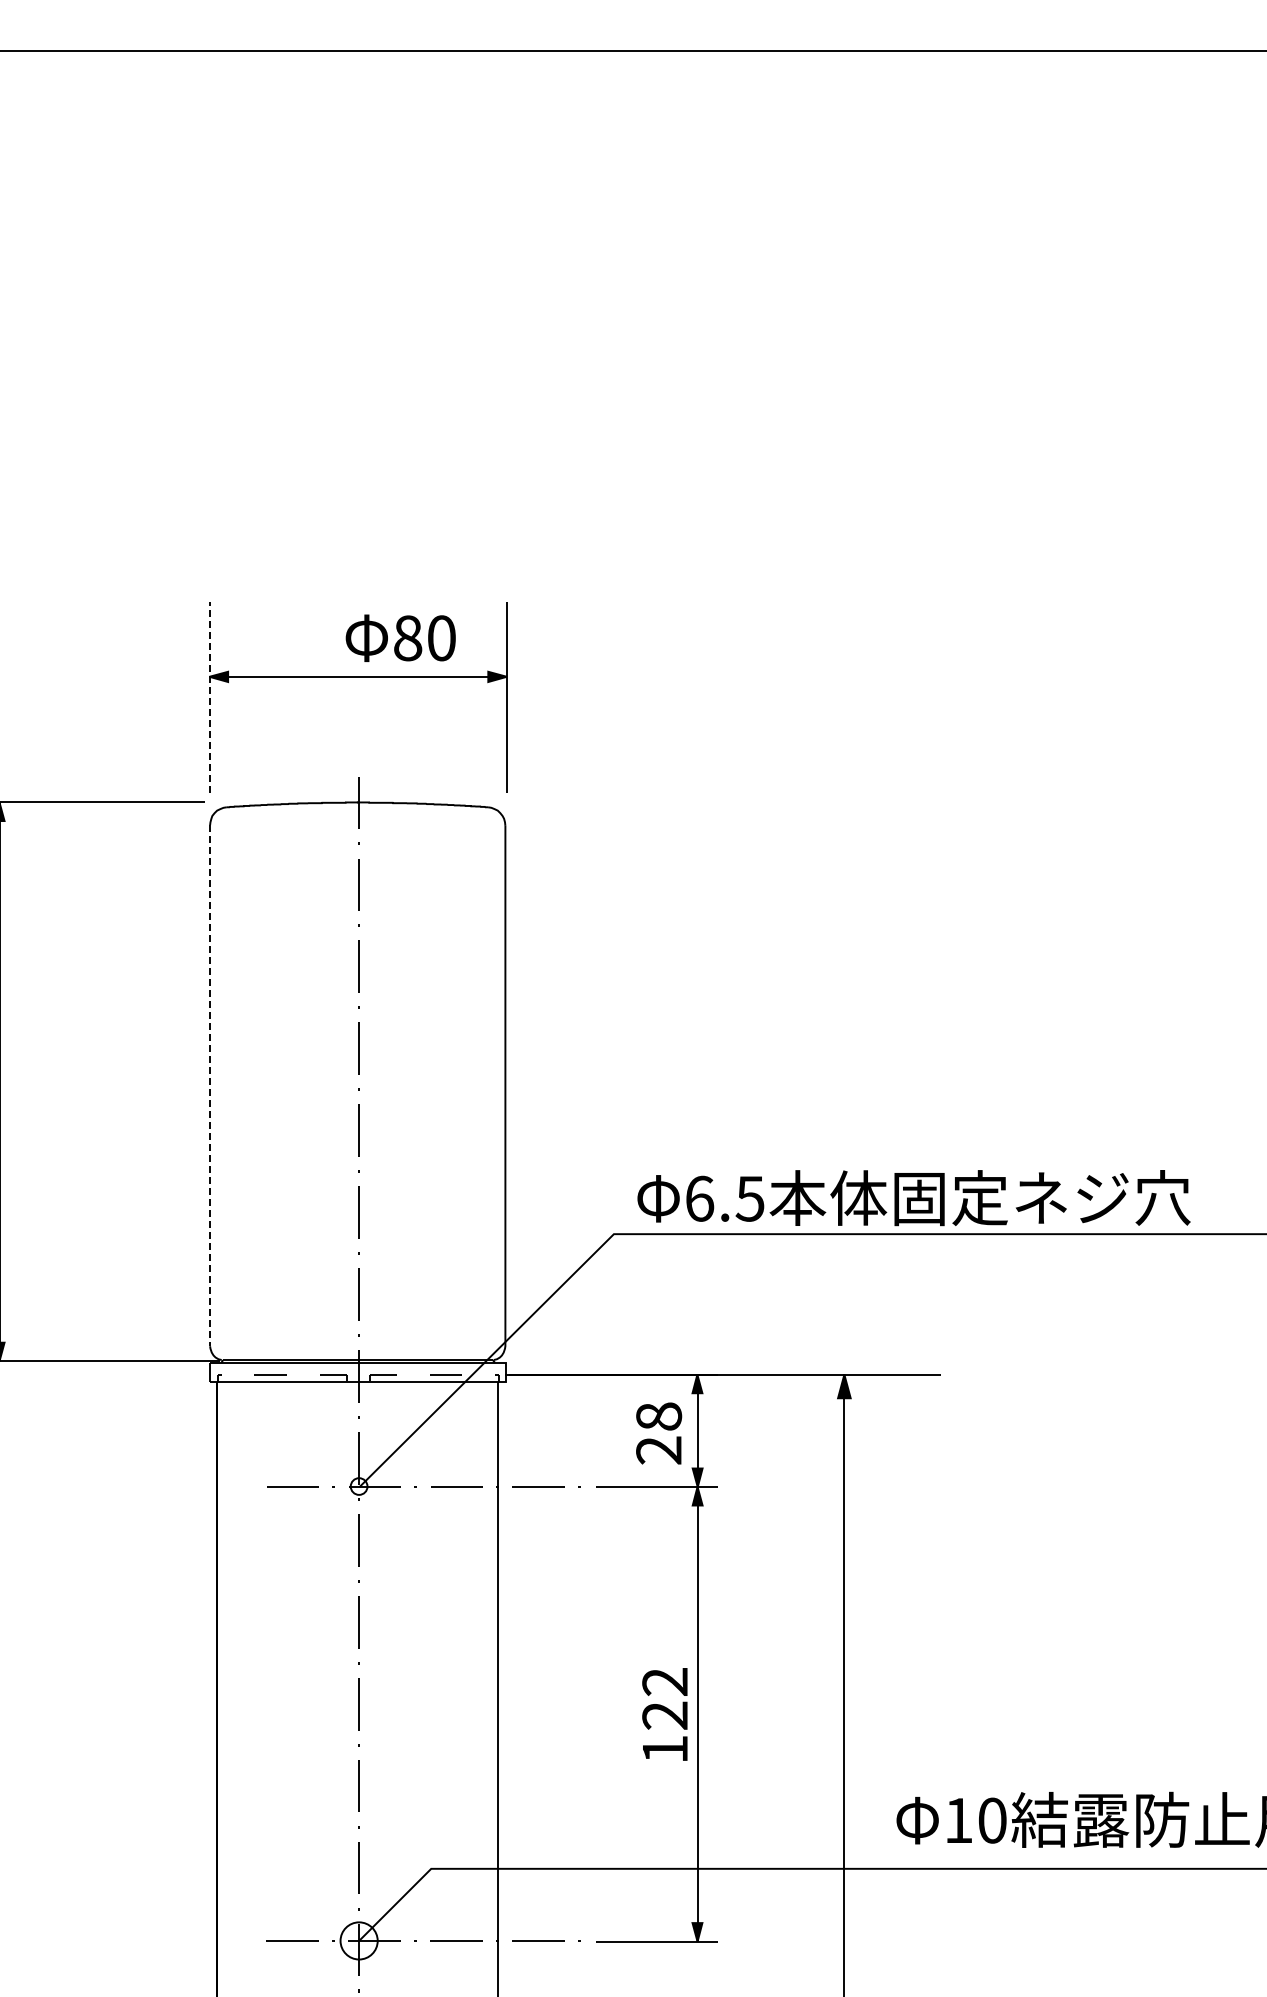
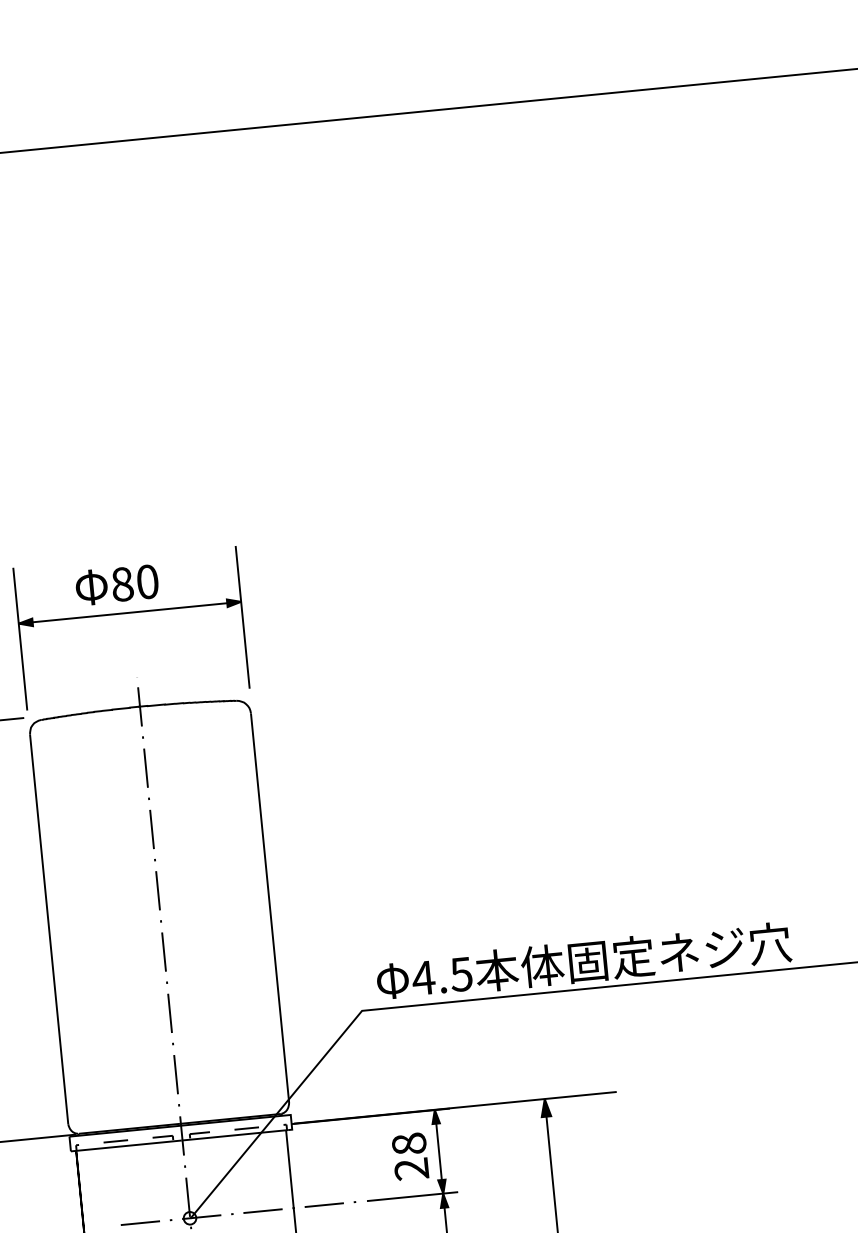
text: (400, 637) -> (116, 584), moved
line: (209, 697) -> (20, 639), dashed -> solid
line: (210, 1086) -> (49, 929), dashed -> solid
text: (699, 1198) -> (423, 977), 6.5 -> 4.5

